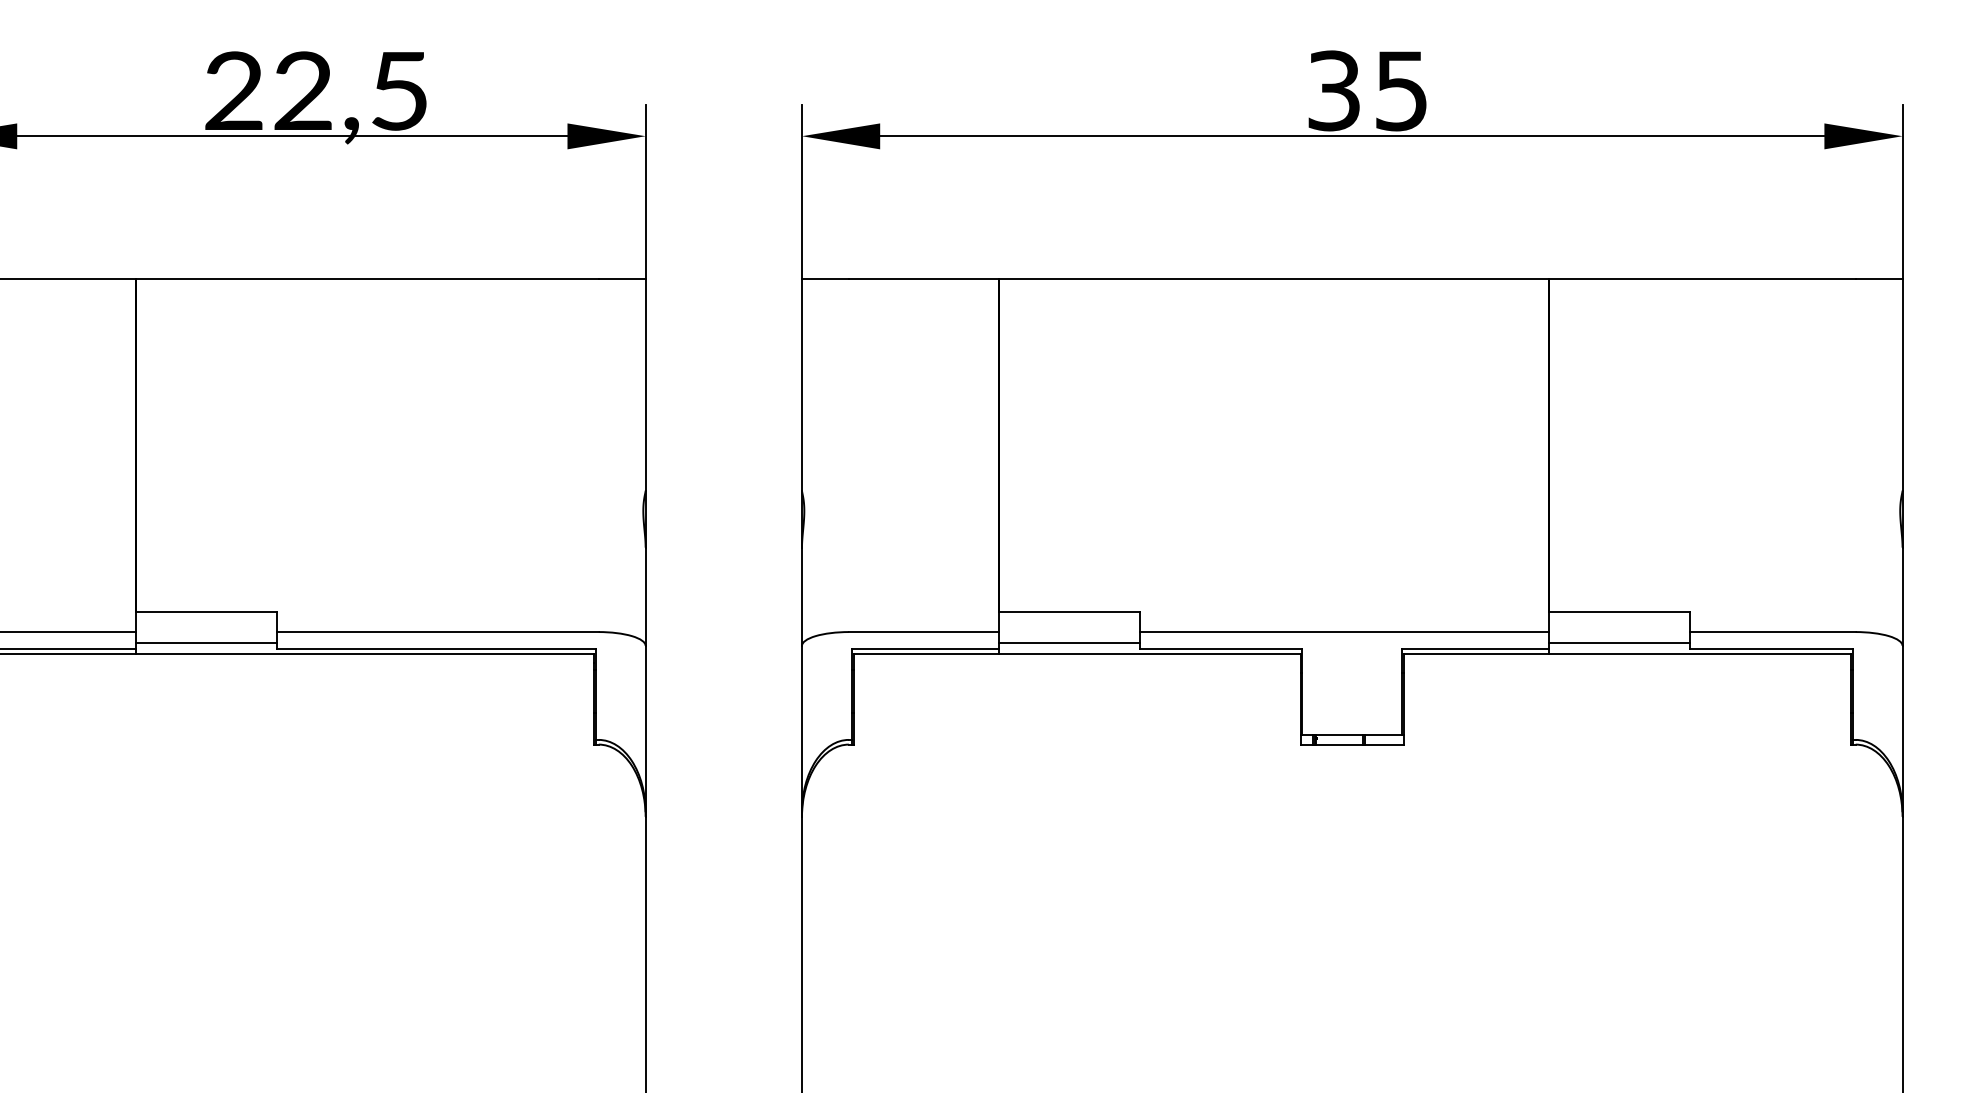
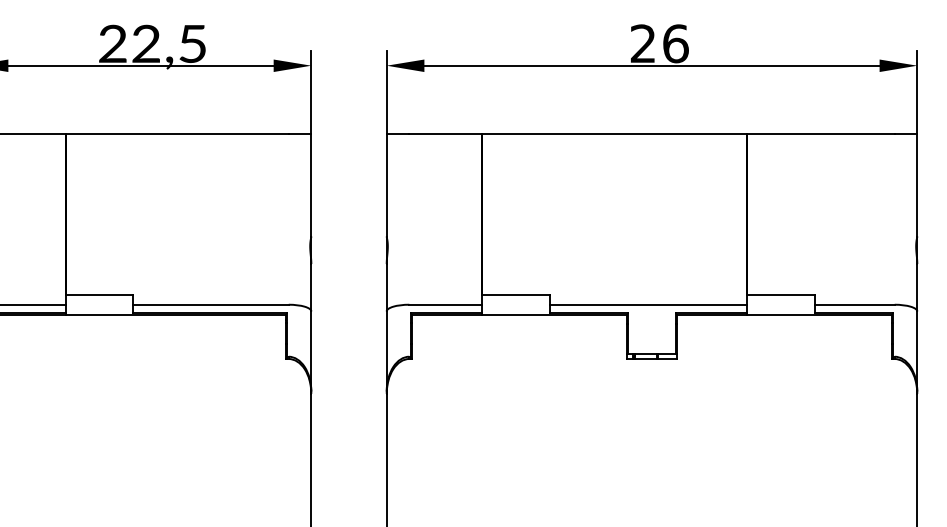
text: (1367, 90) -> (659, 43), 35 -> 26
line: (206, 641) -> (99, 309), removed
line: (1069, 641) -> (515, 309), removed
line: (1618, 641) -> (780, 309), removed

